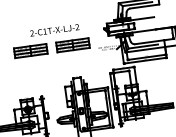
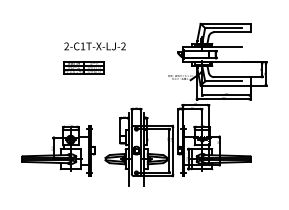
text: (54, 30) -> (94, 46), moved
part: (72, 44) -> (136, 67), removed

